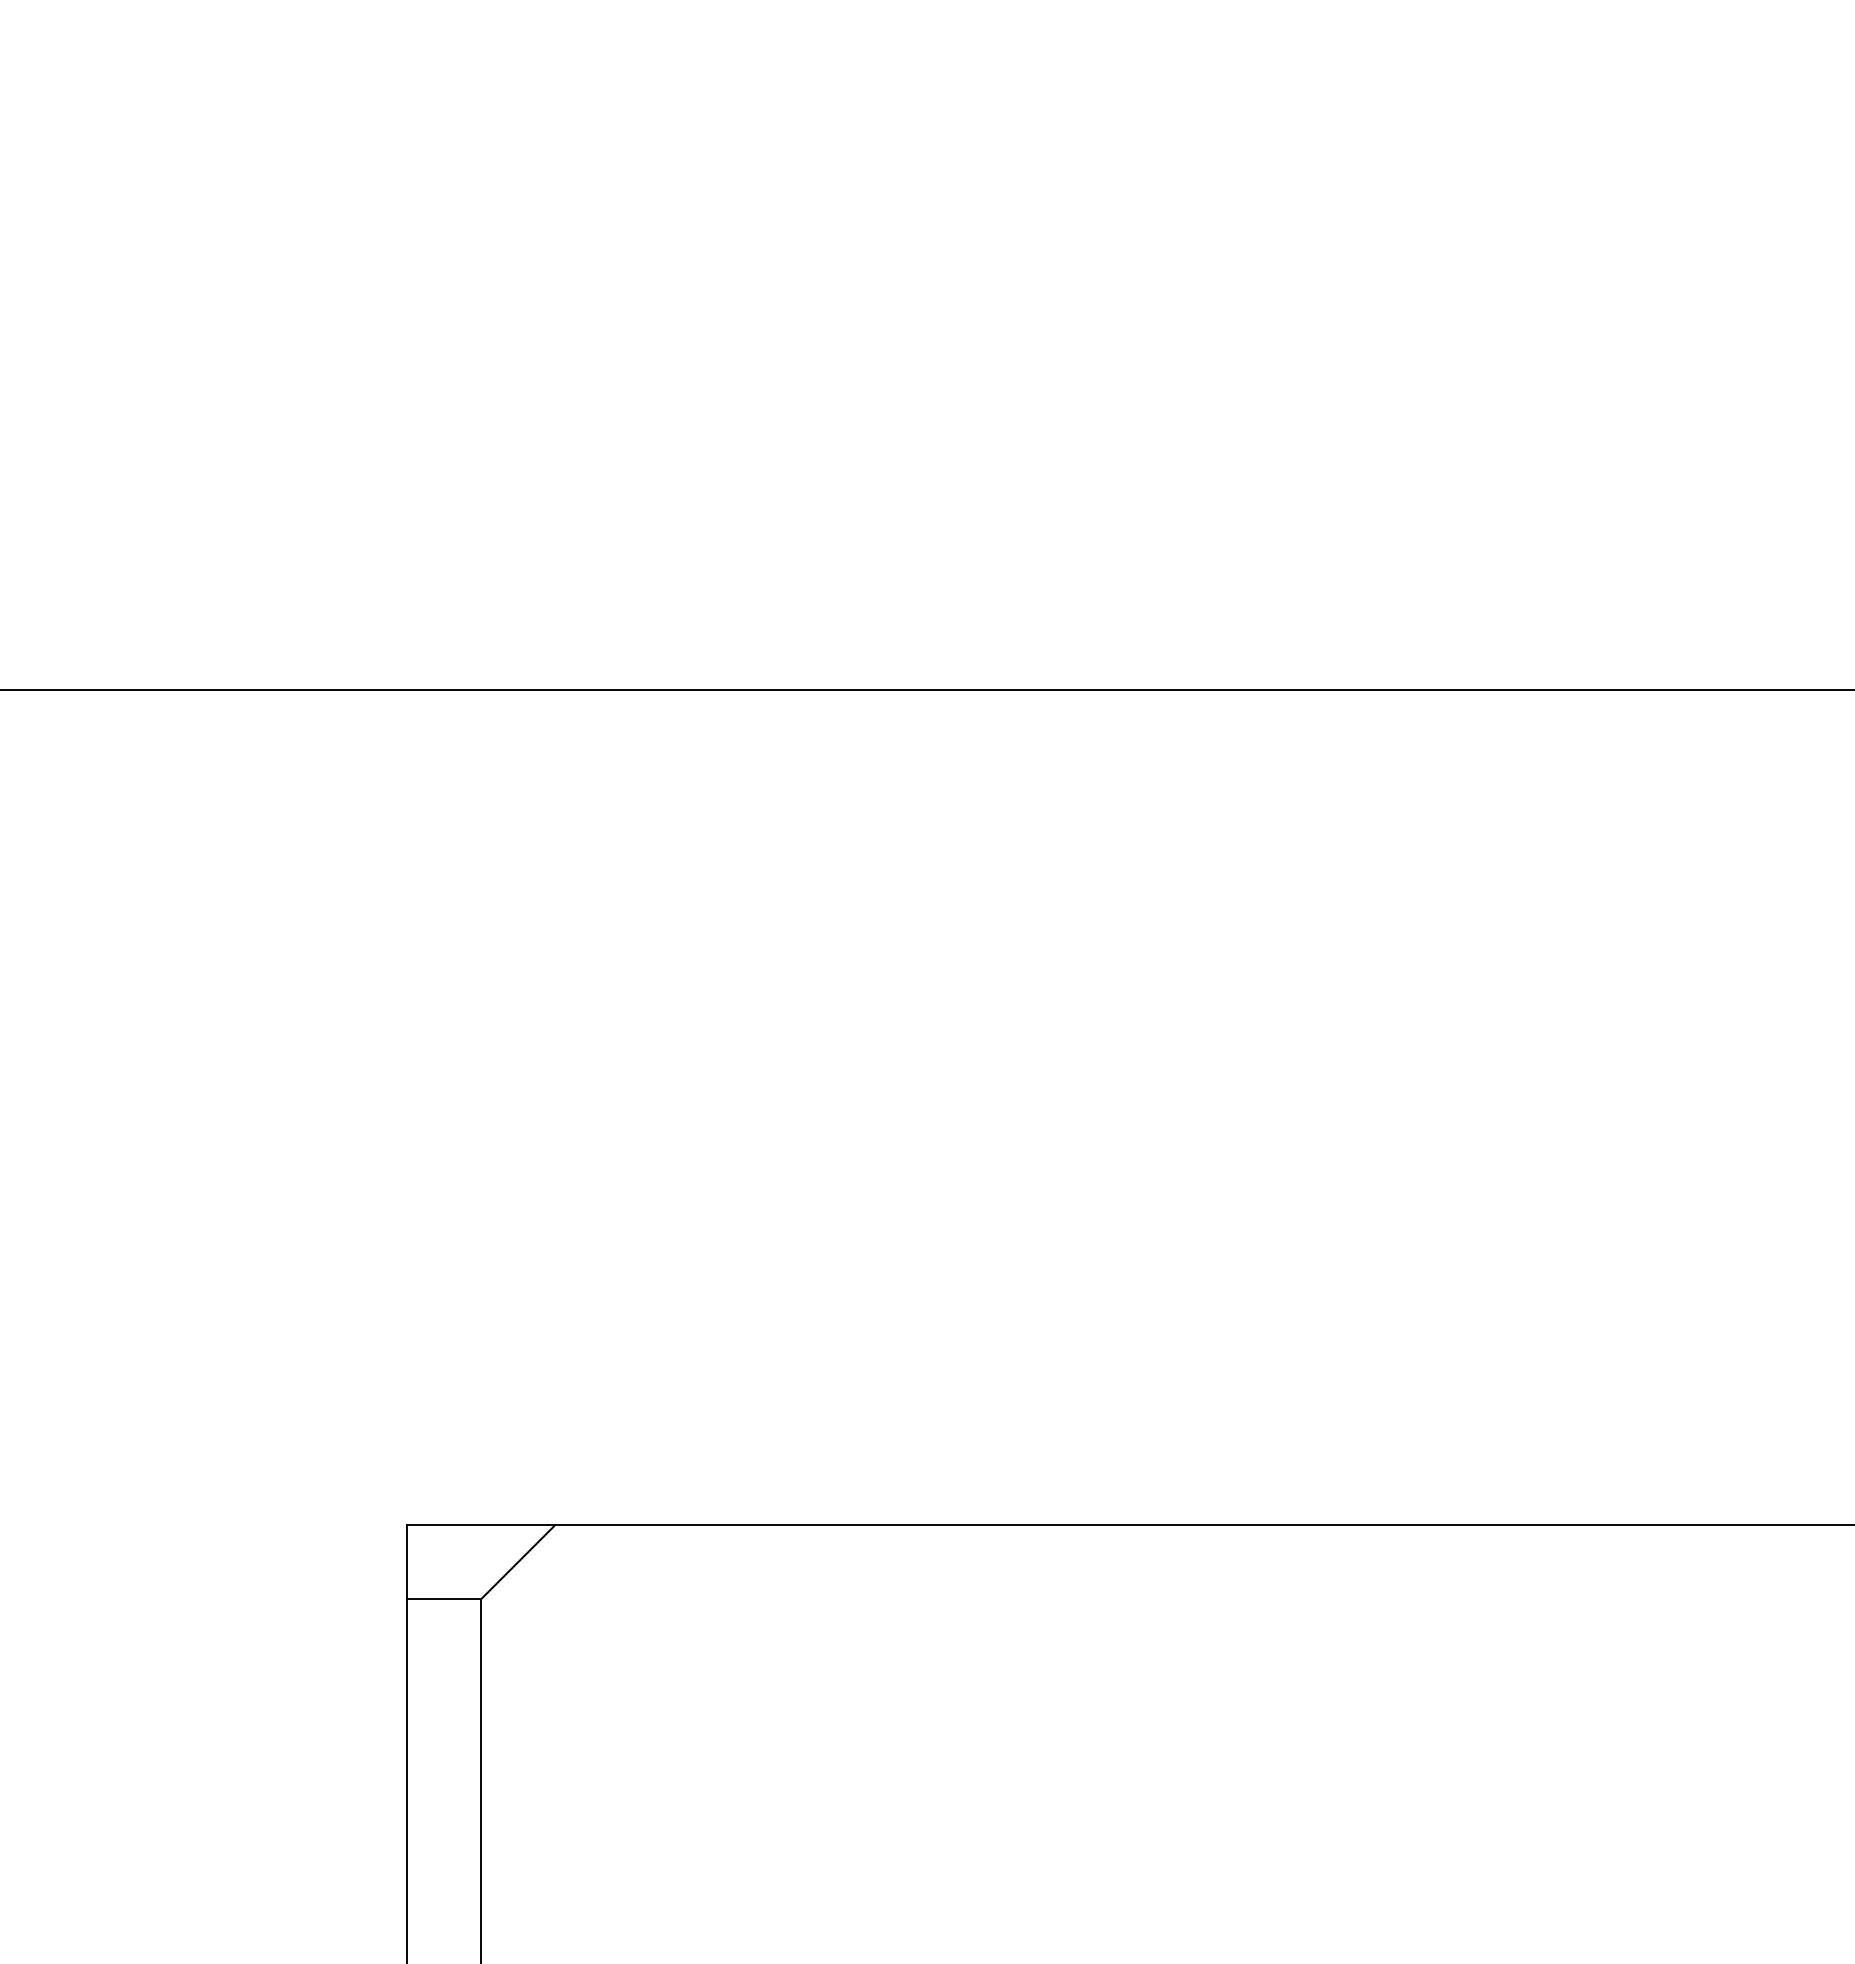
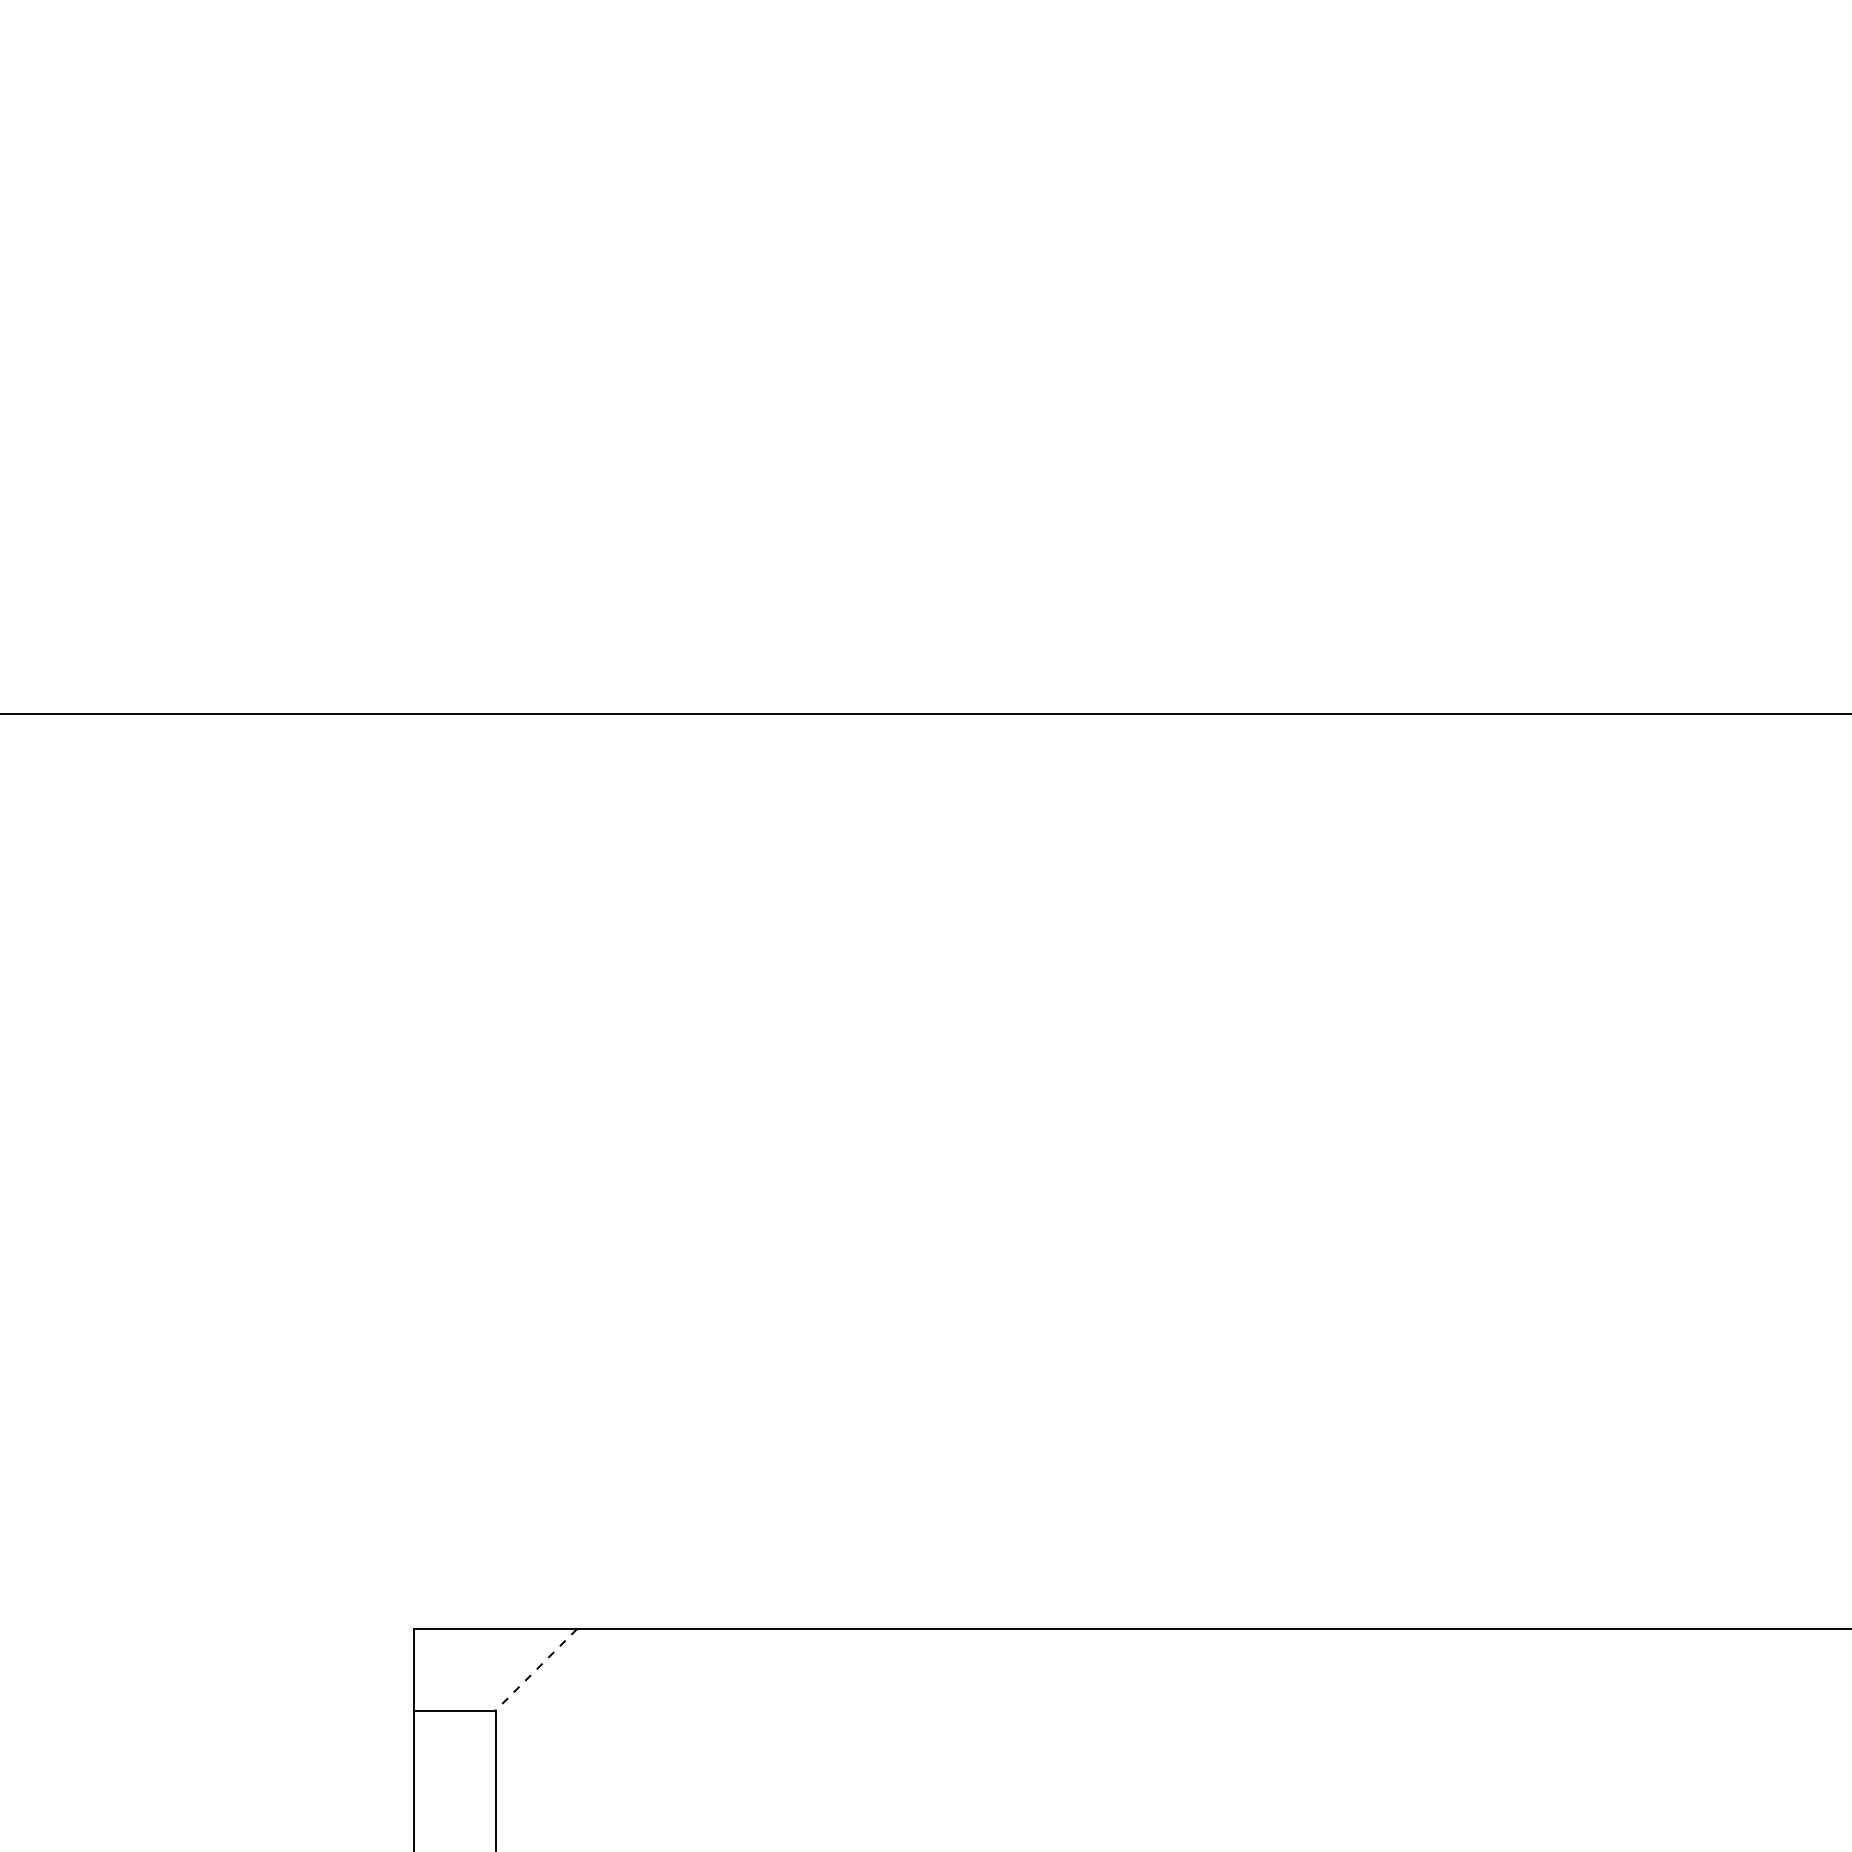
line: (518, 1562) -> (536, 1670), solid -> dashed

